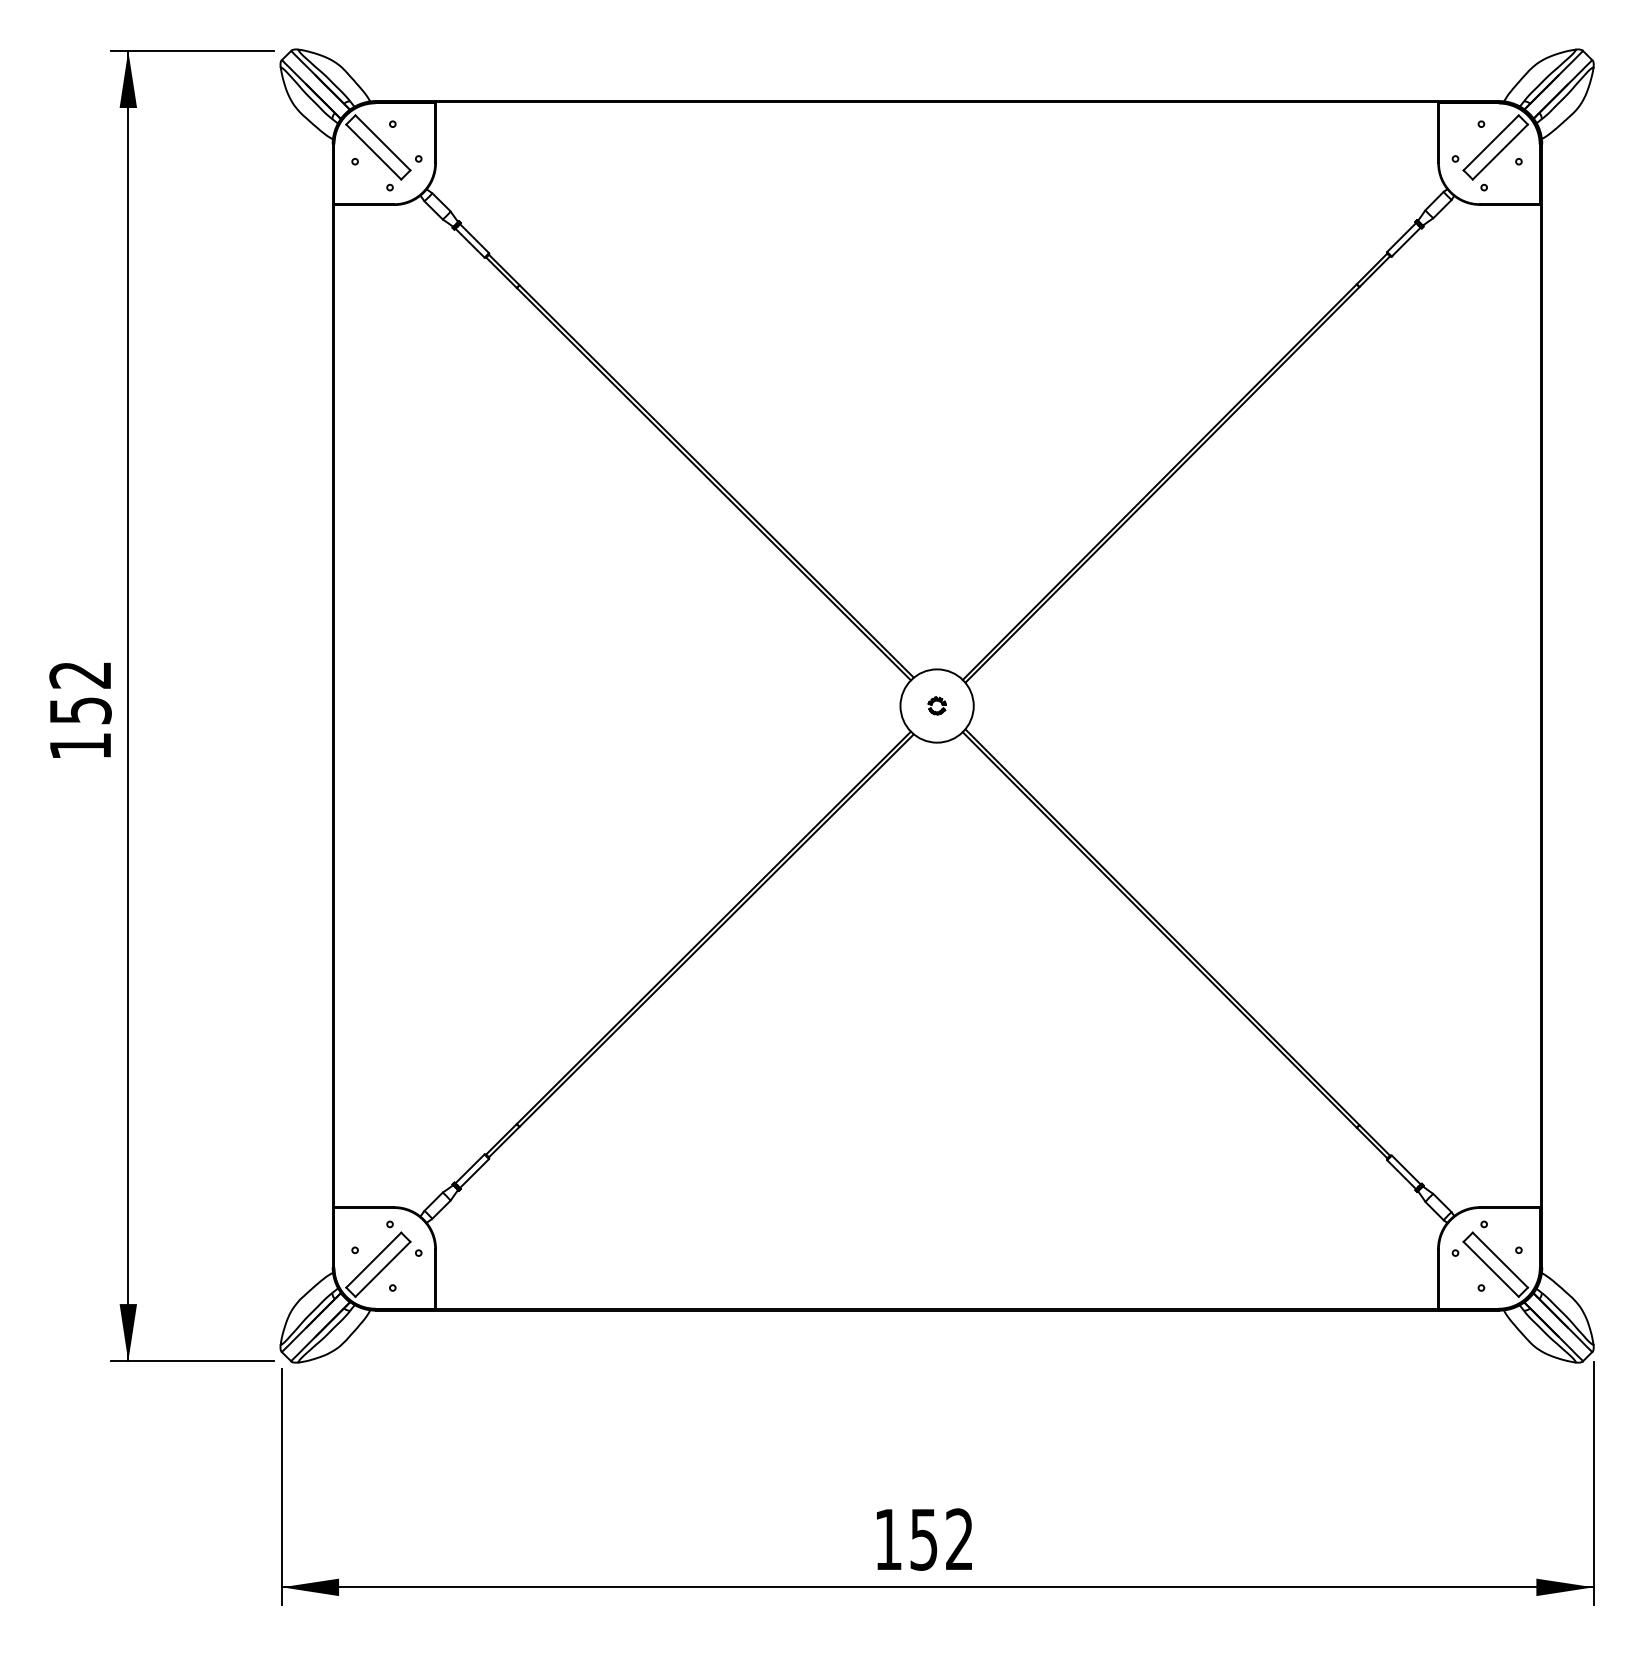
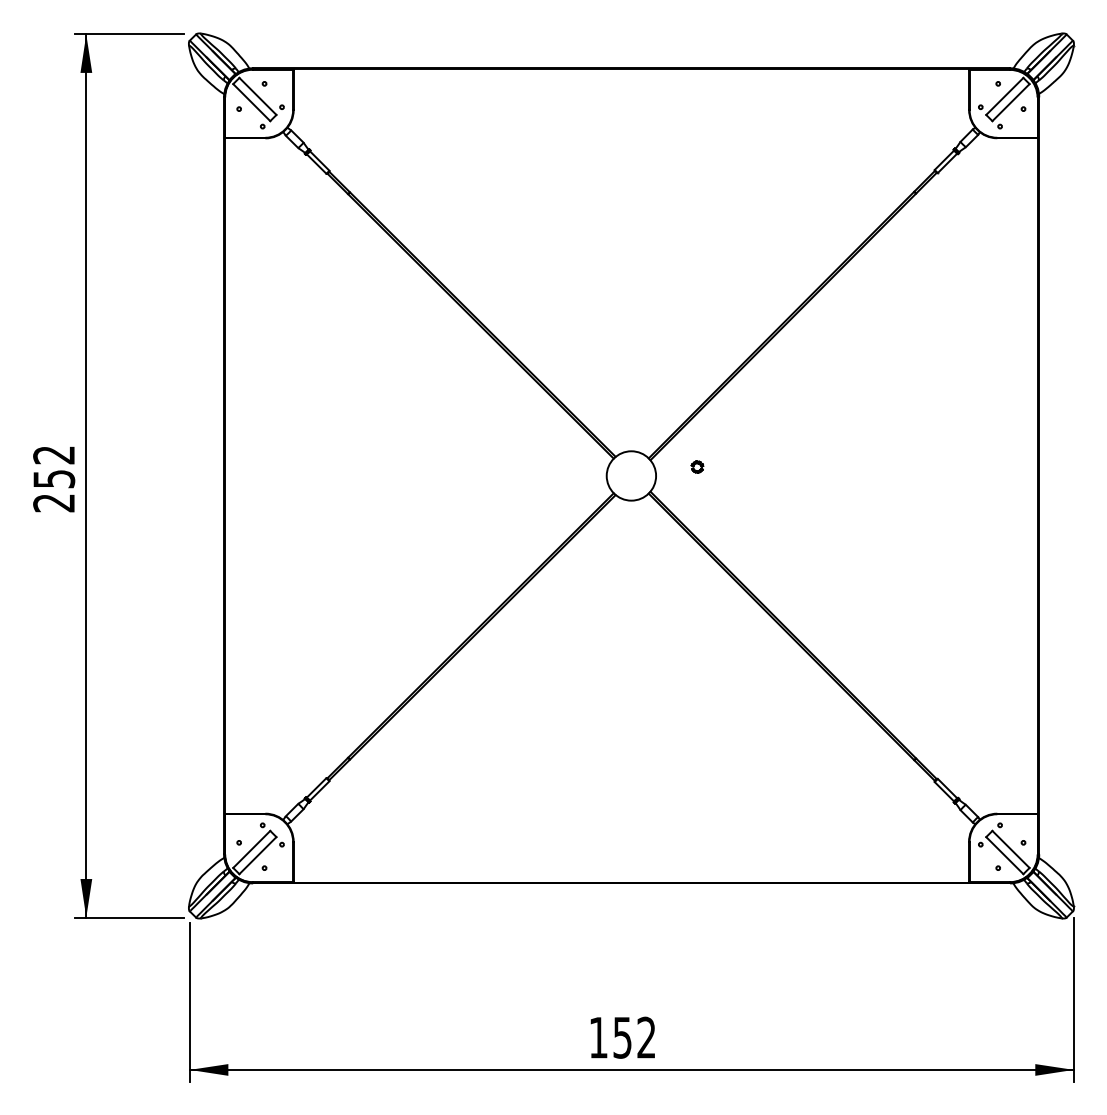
part: (937, 705) -> (697, 466), moved
text: (79, 746) -> (53, 503), 152 -> 252

